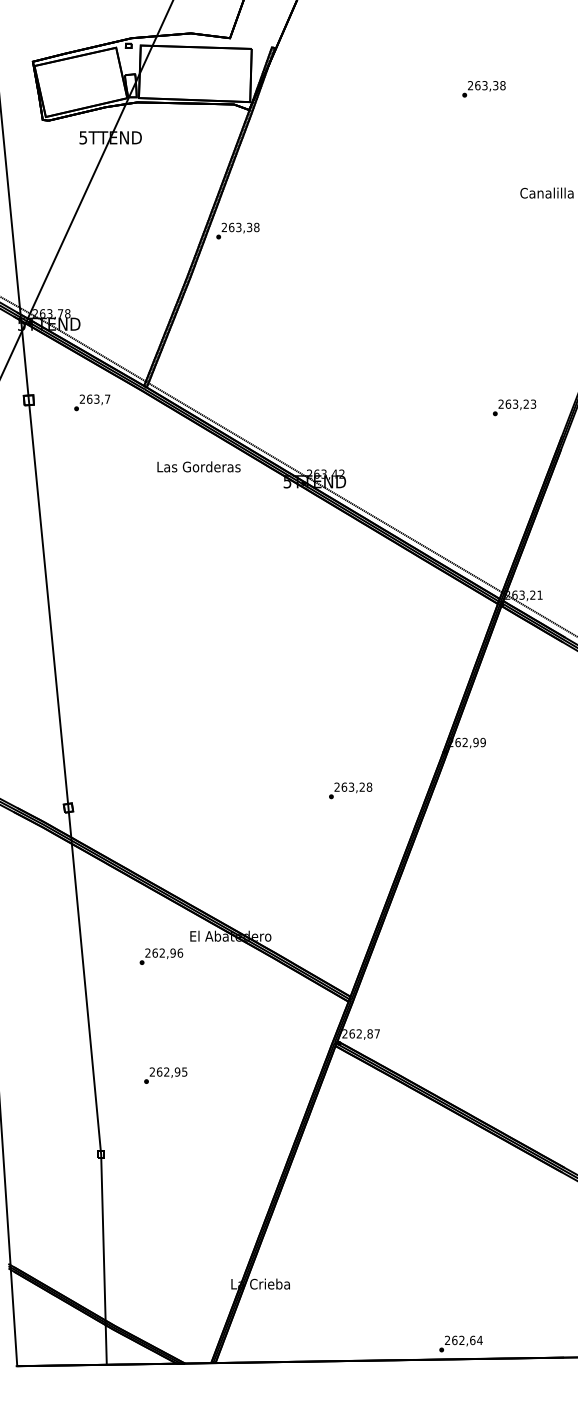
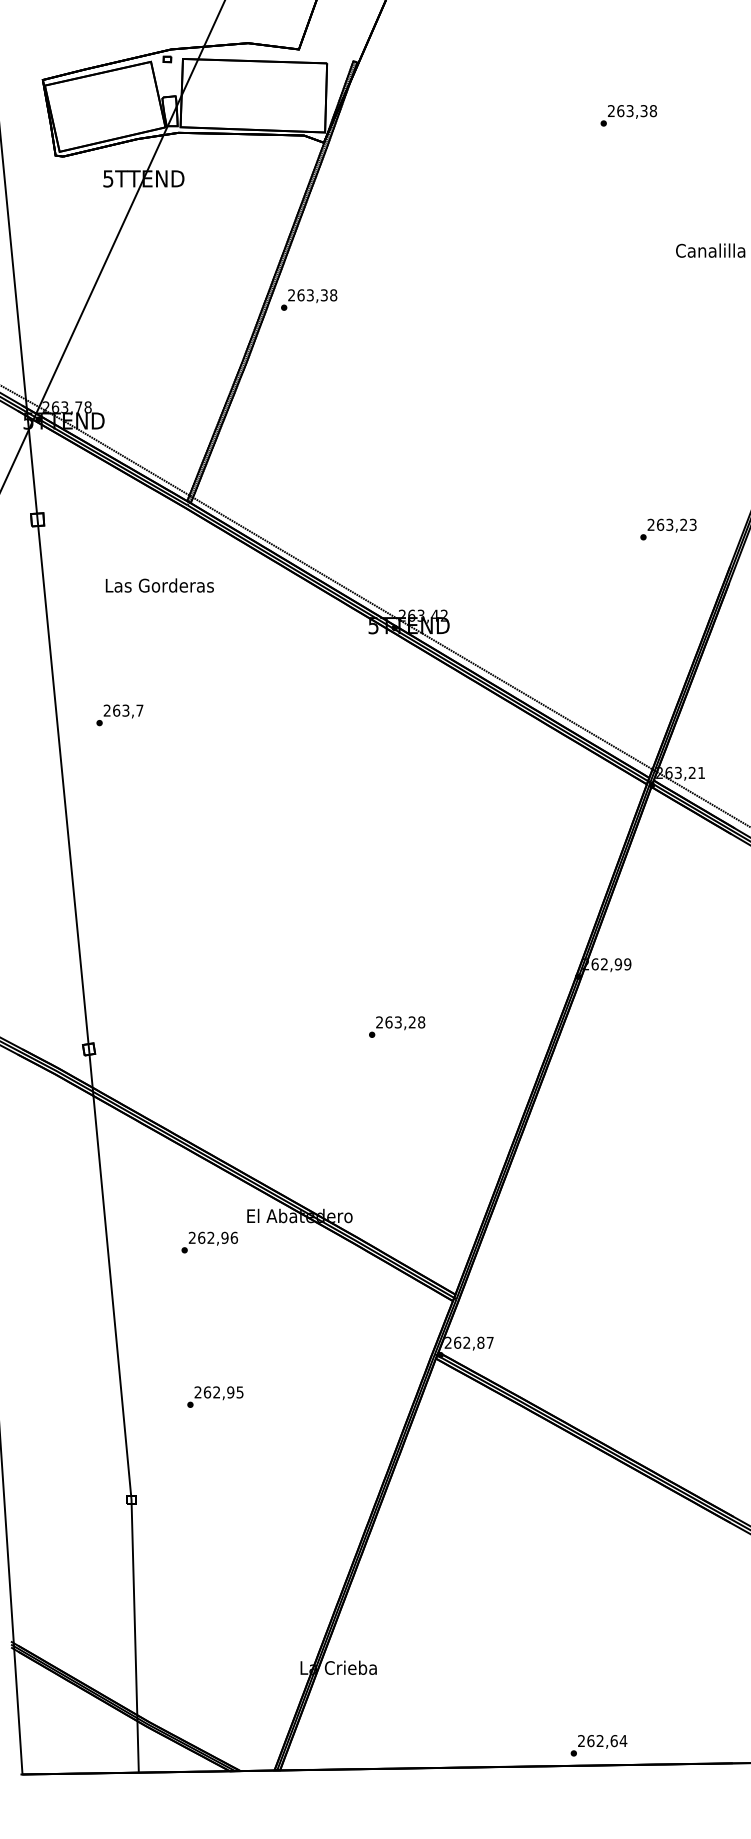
text: (92, 402) -> (120, 714), moved
text: (198, 466) -> (159, 585), moved
text: (350, 790) -> (396, 1026), moved

